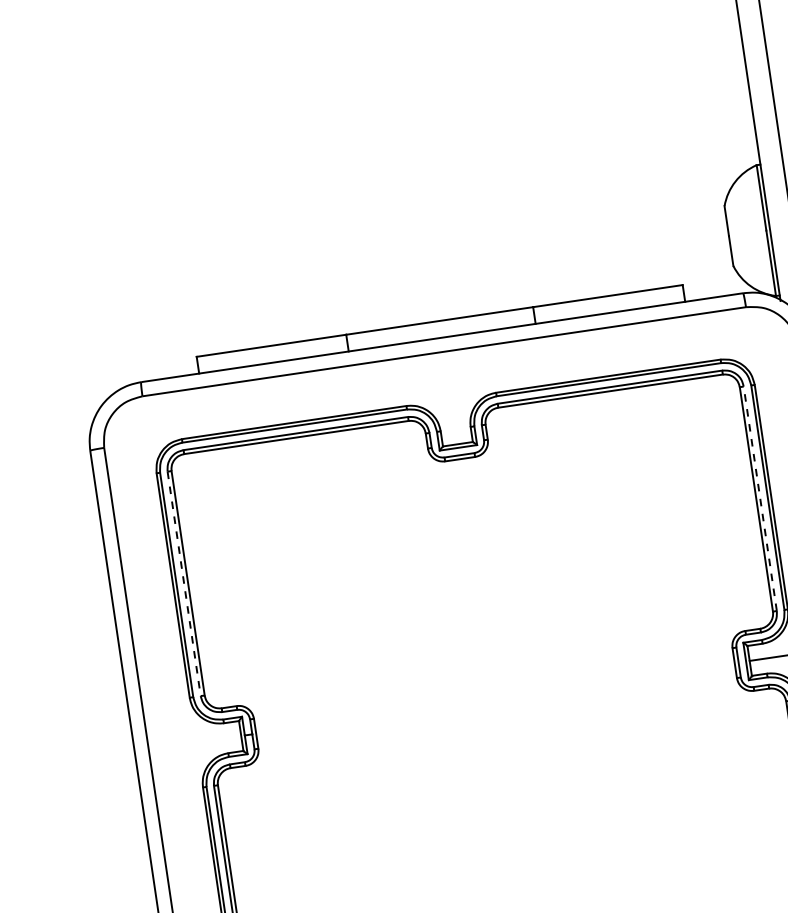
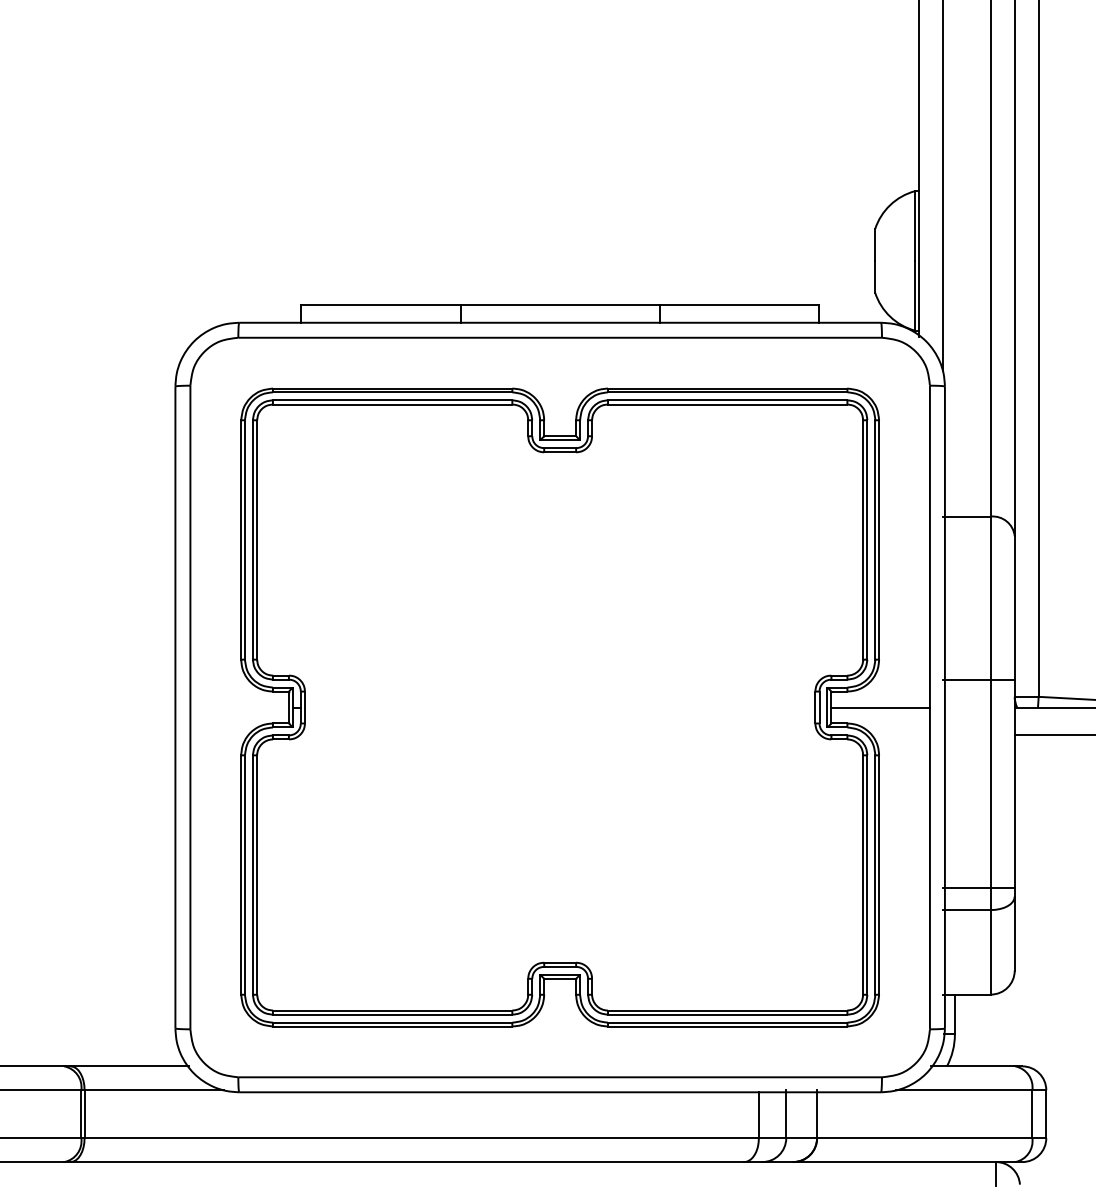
line: (760, 498) -> (867, 539), dashed -> solid
line: (183, 583) -> (252, 539), dashed -> solid

